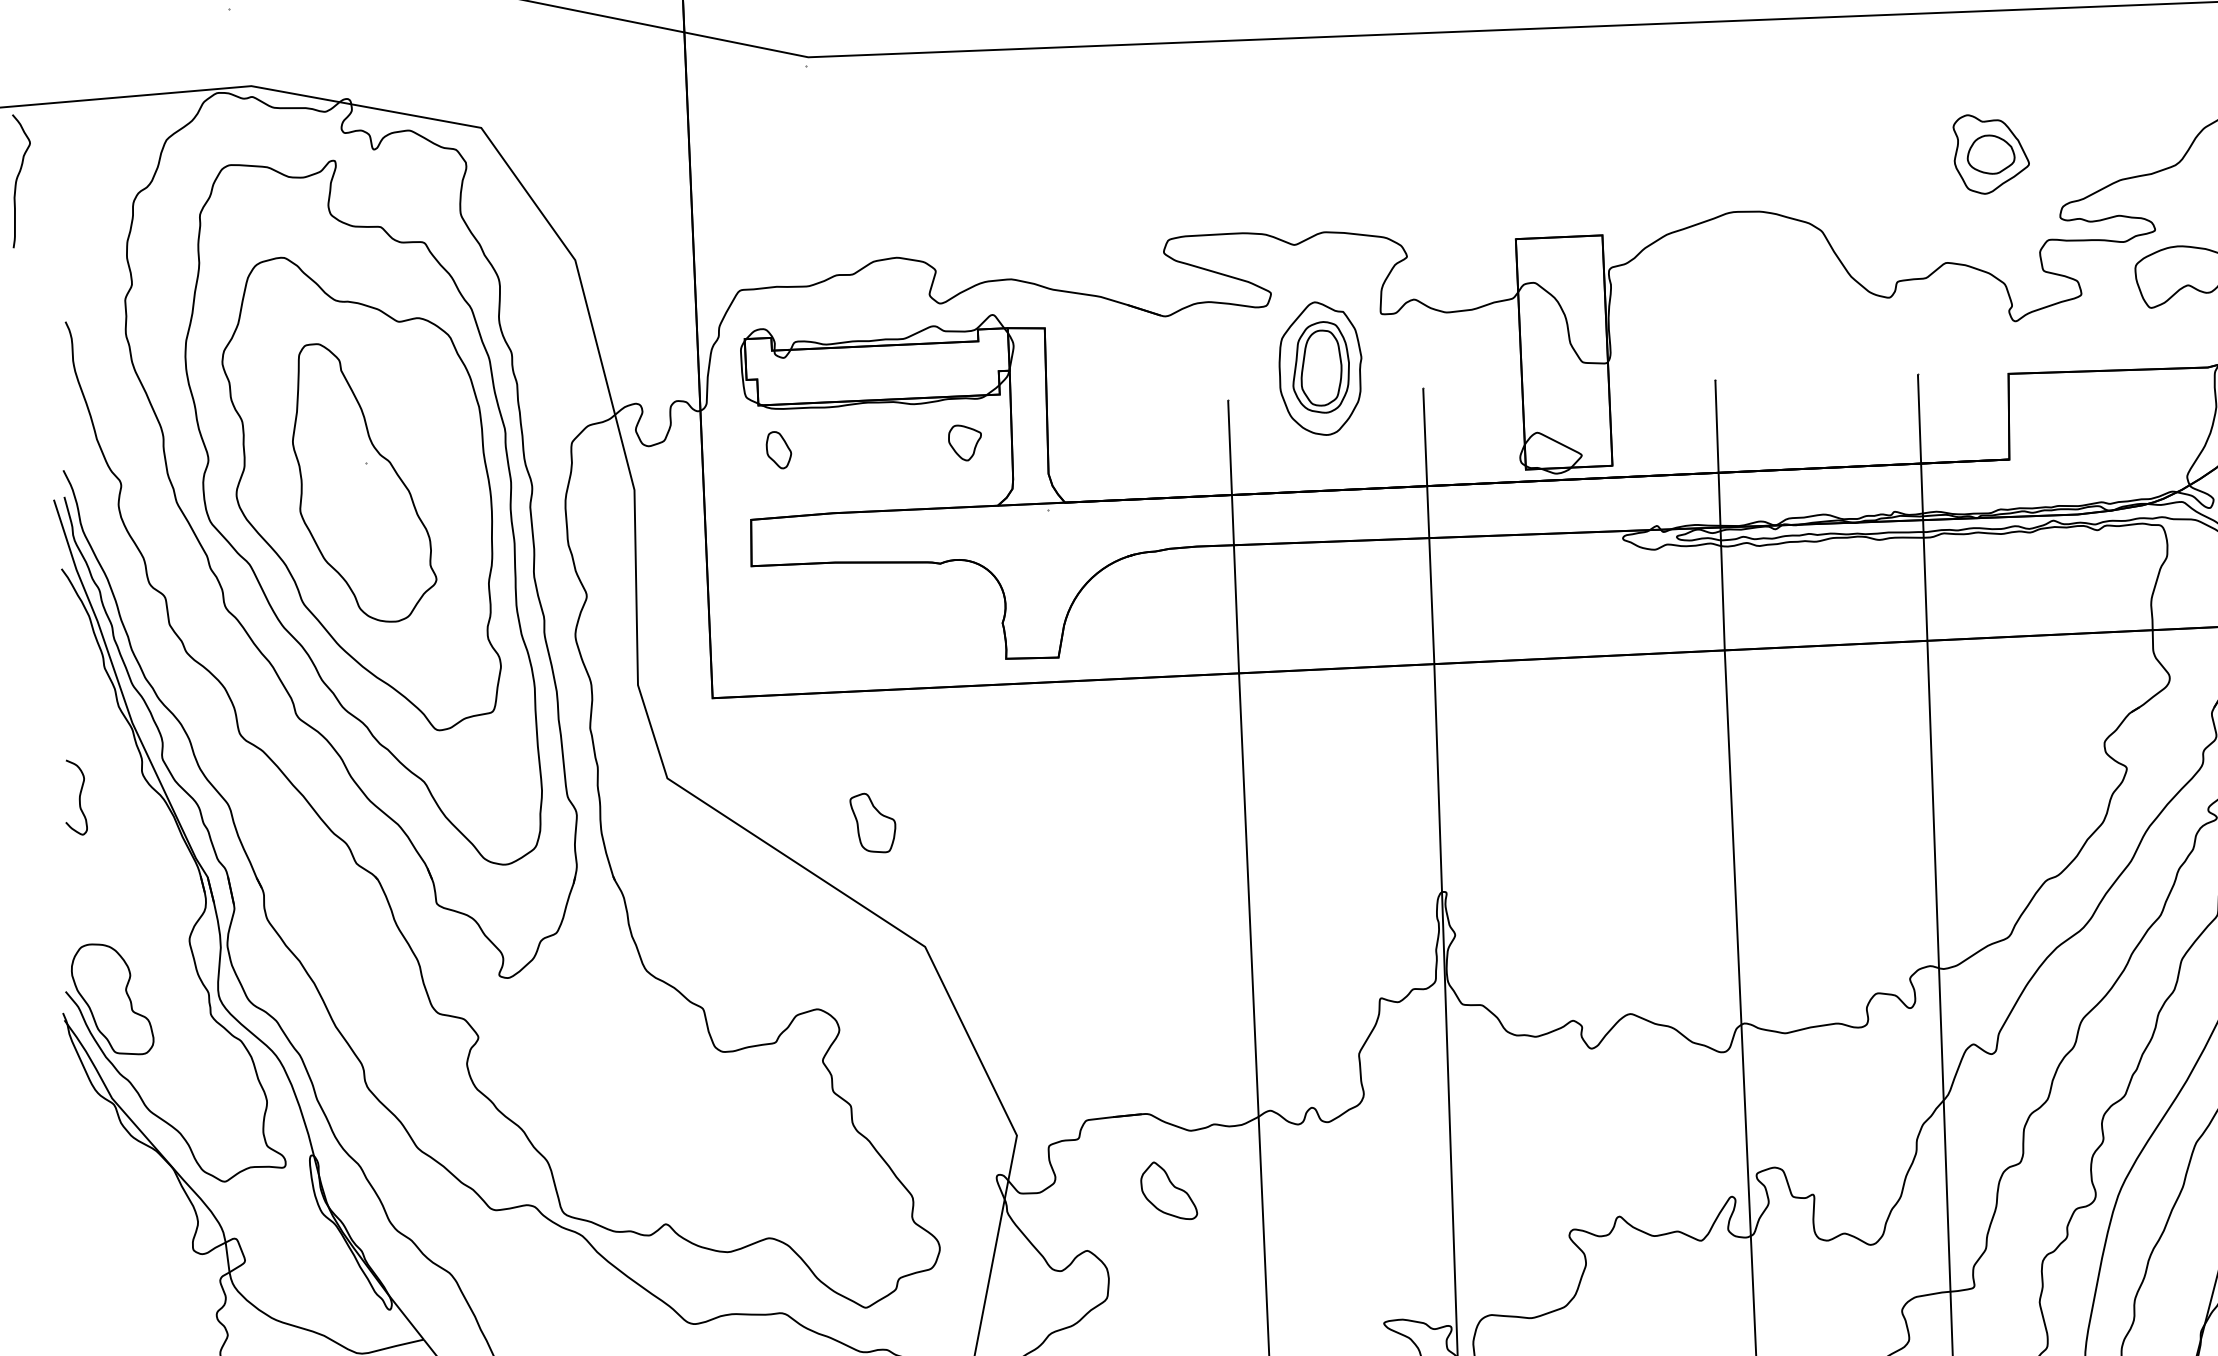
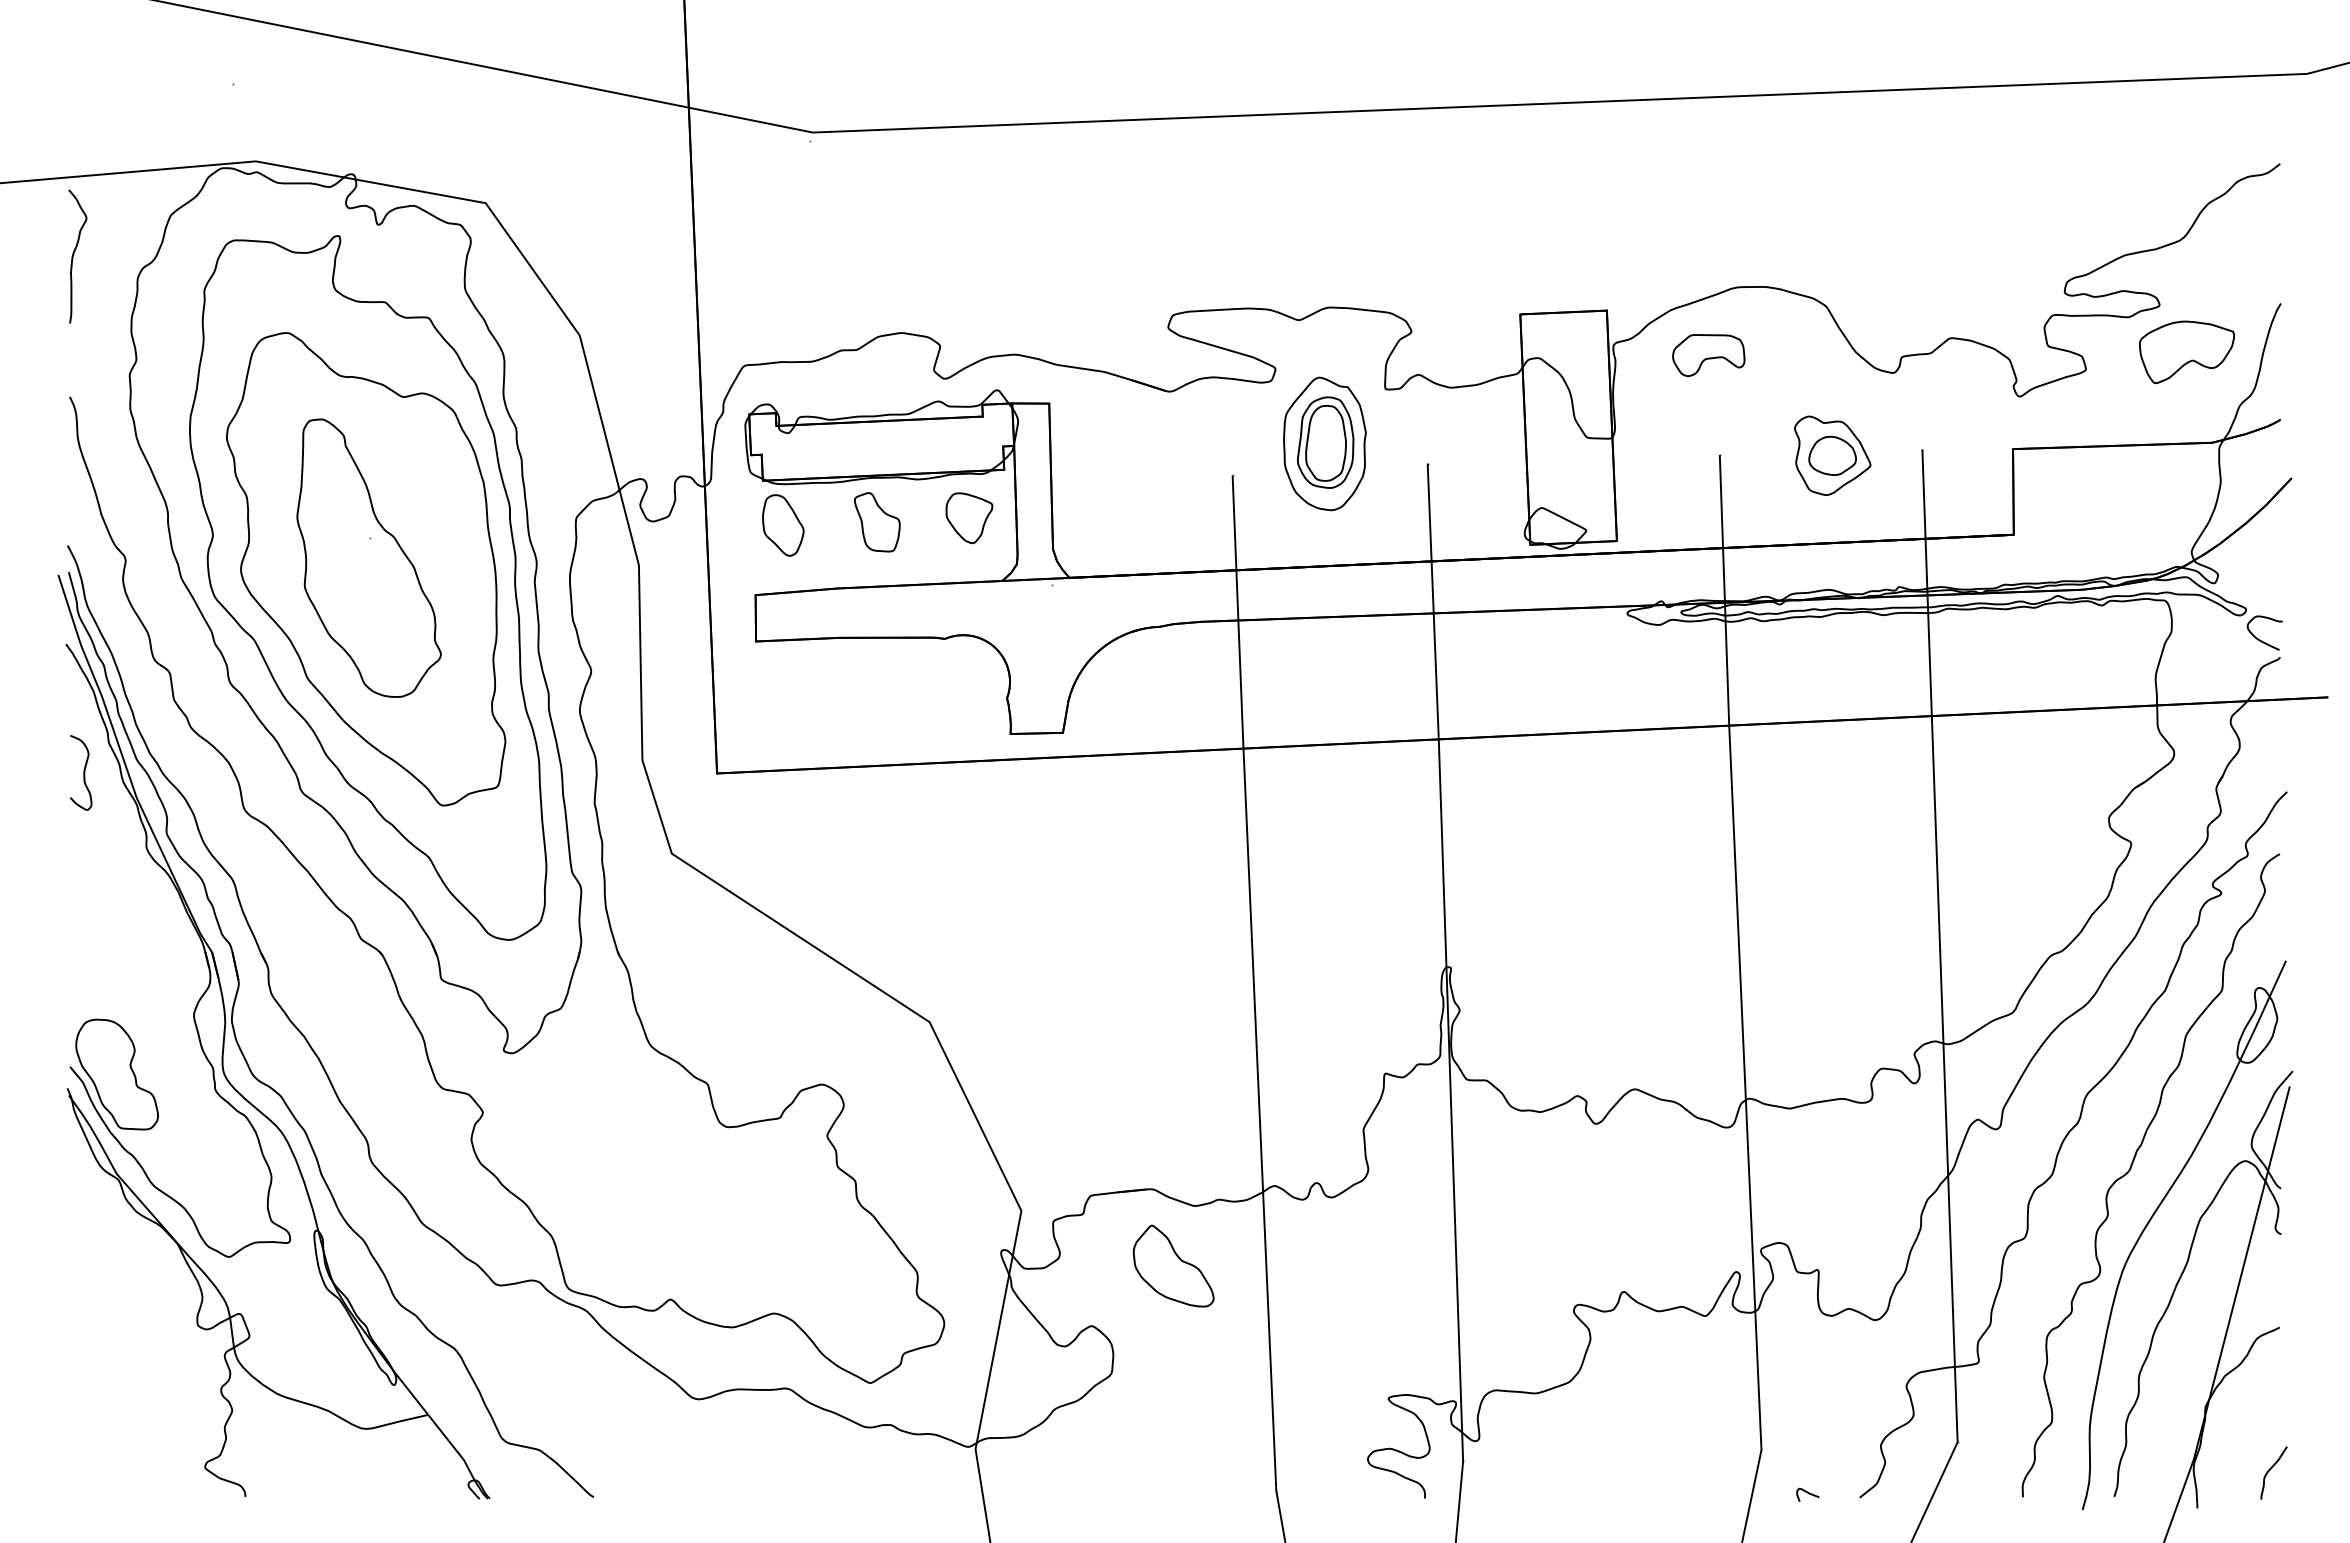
part: (1991, 154) -> (1832, 455), moved
curve: (18, 179) -> (74, 254), moved
part: (1704, 280) -> (1708, 355), added
part: (965, 443) -> (969, 518), size x1.43
part: (779, 450) -> (783, 525), size x1.67
curve: (79, 797) -> (83, 772), moved
part: (873, 823) -> (877, 522), moved
part: (1169, 1190) -> (1173, 1265), size x1.43

